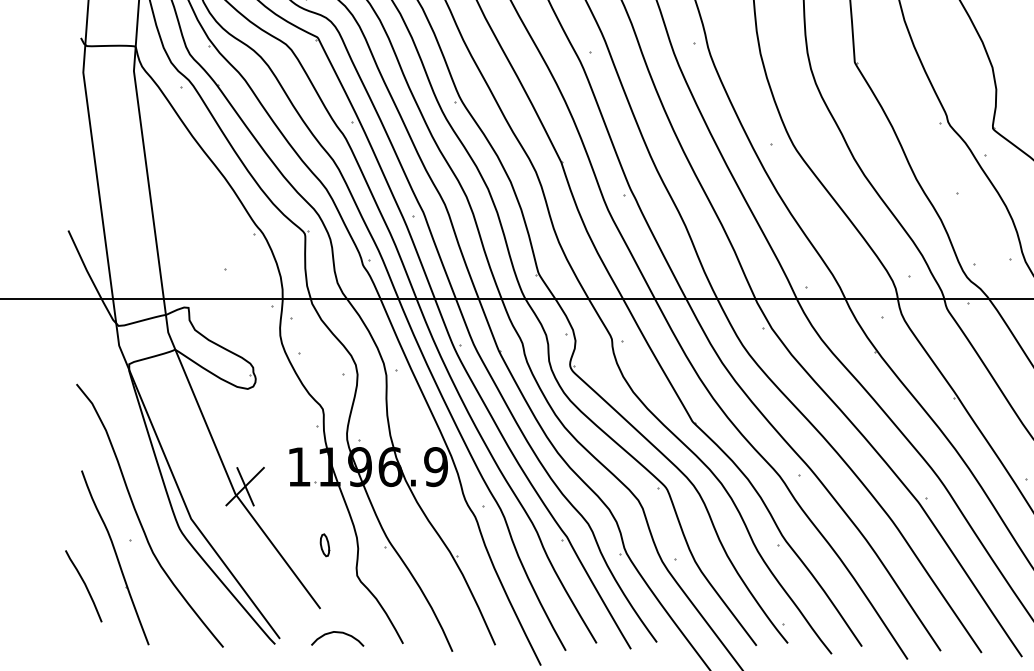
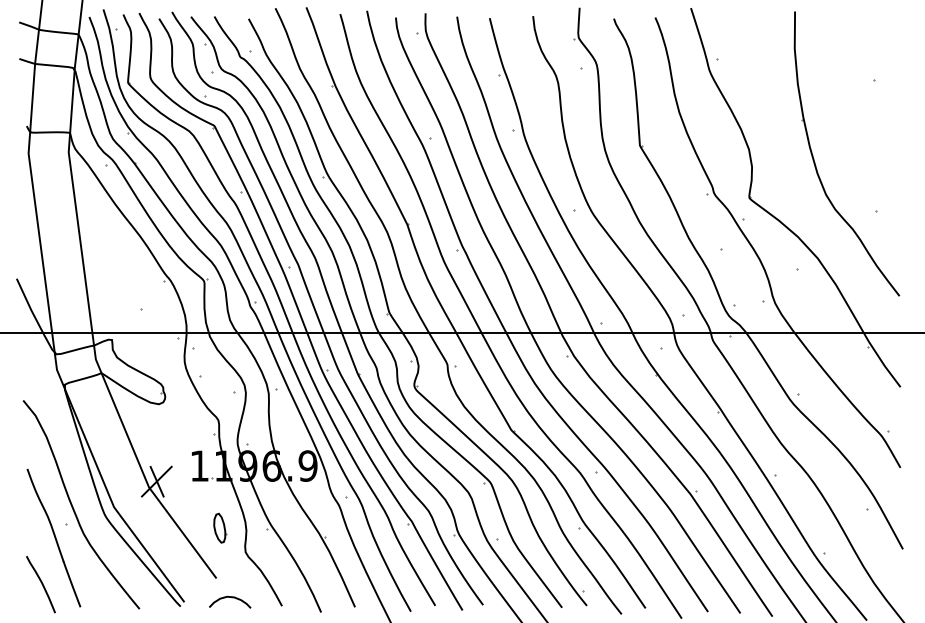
part: (325, 544) -> (220, 527), size x1.67
curve: (84, 586) -> (41, 584), moved

